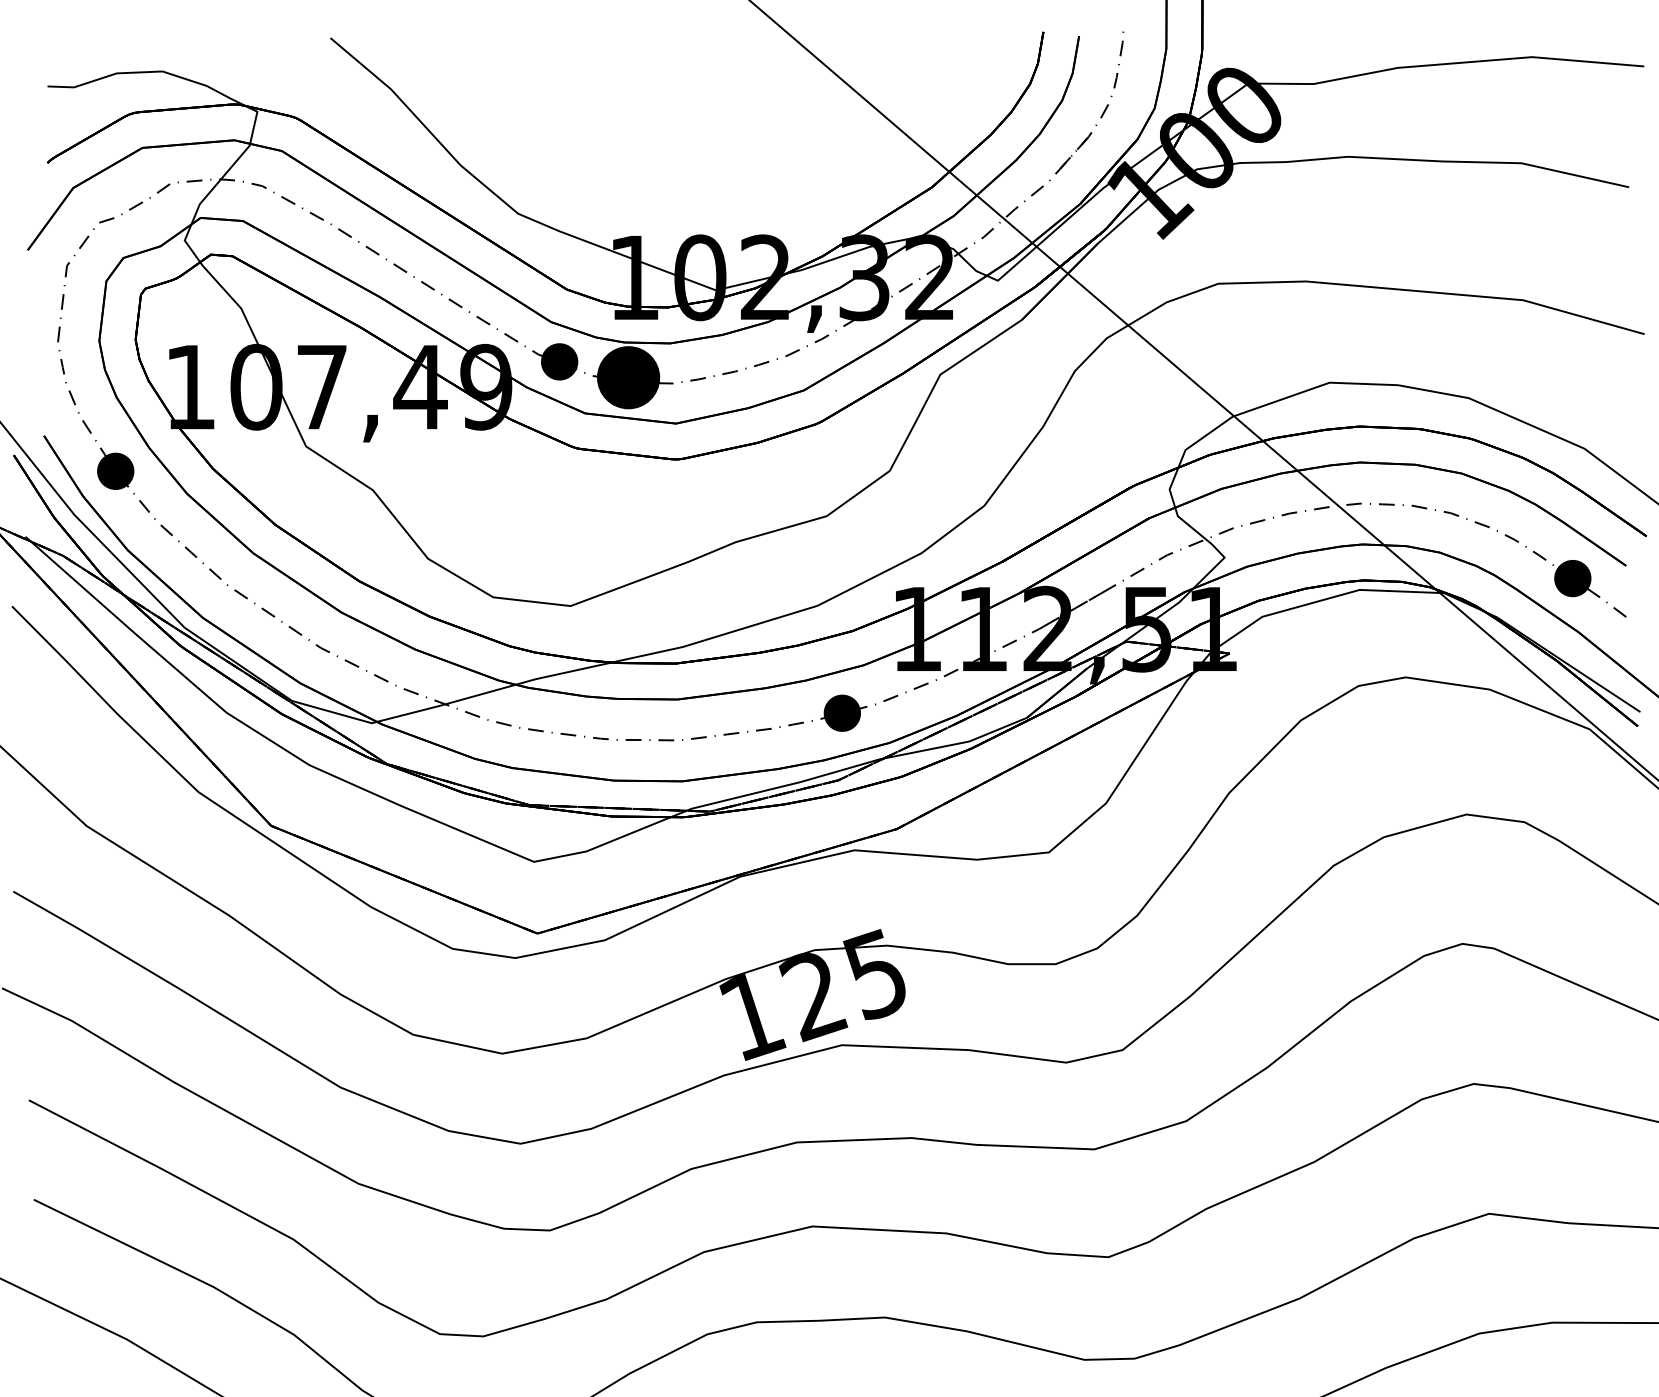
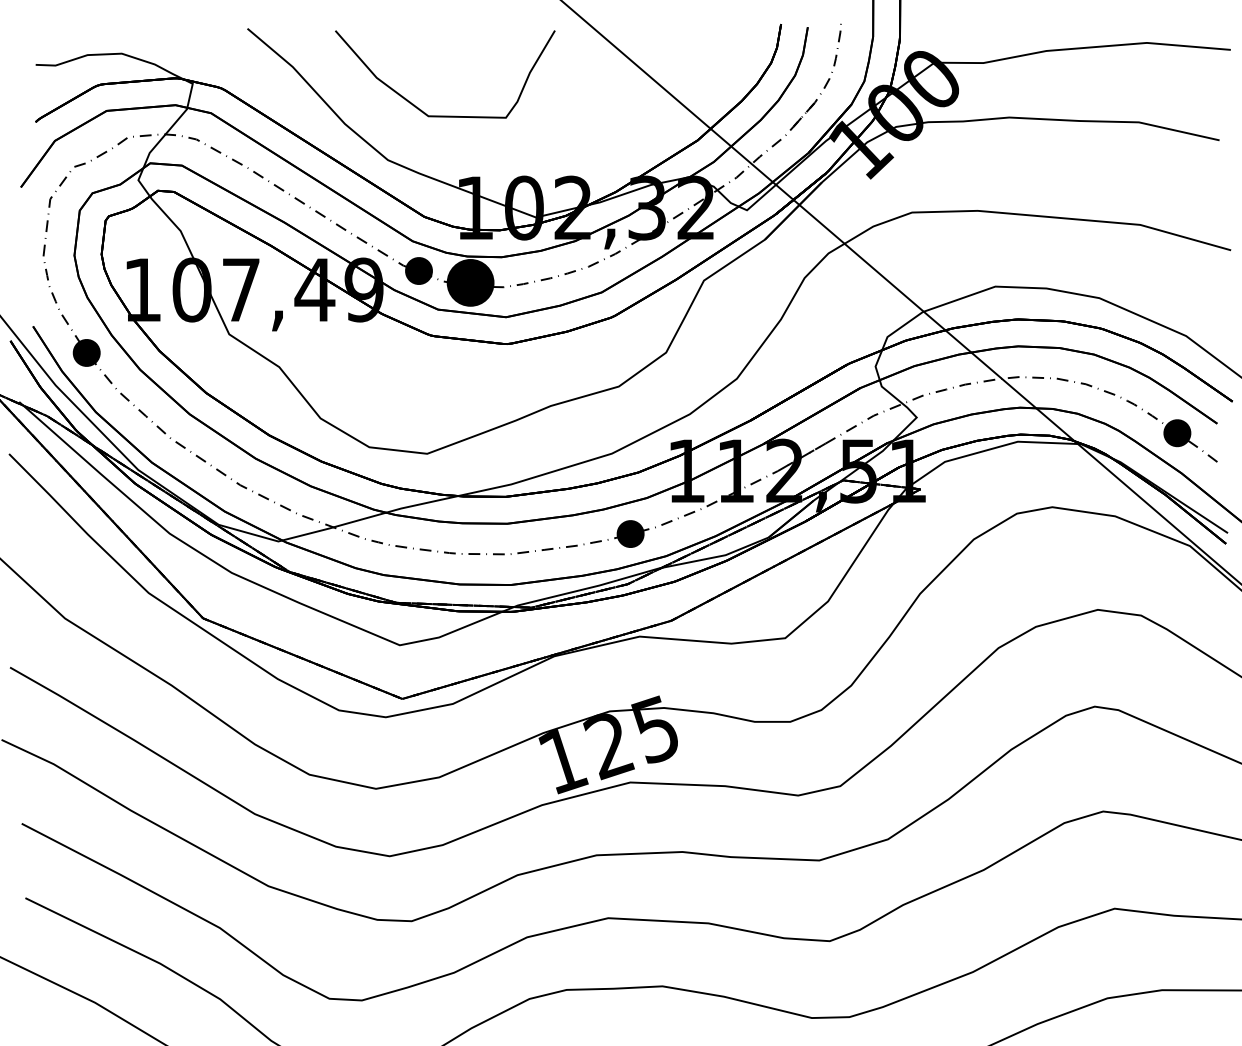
curve: (594, 154) -> (445, 115), added

